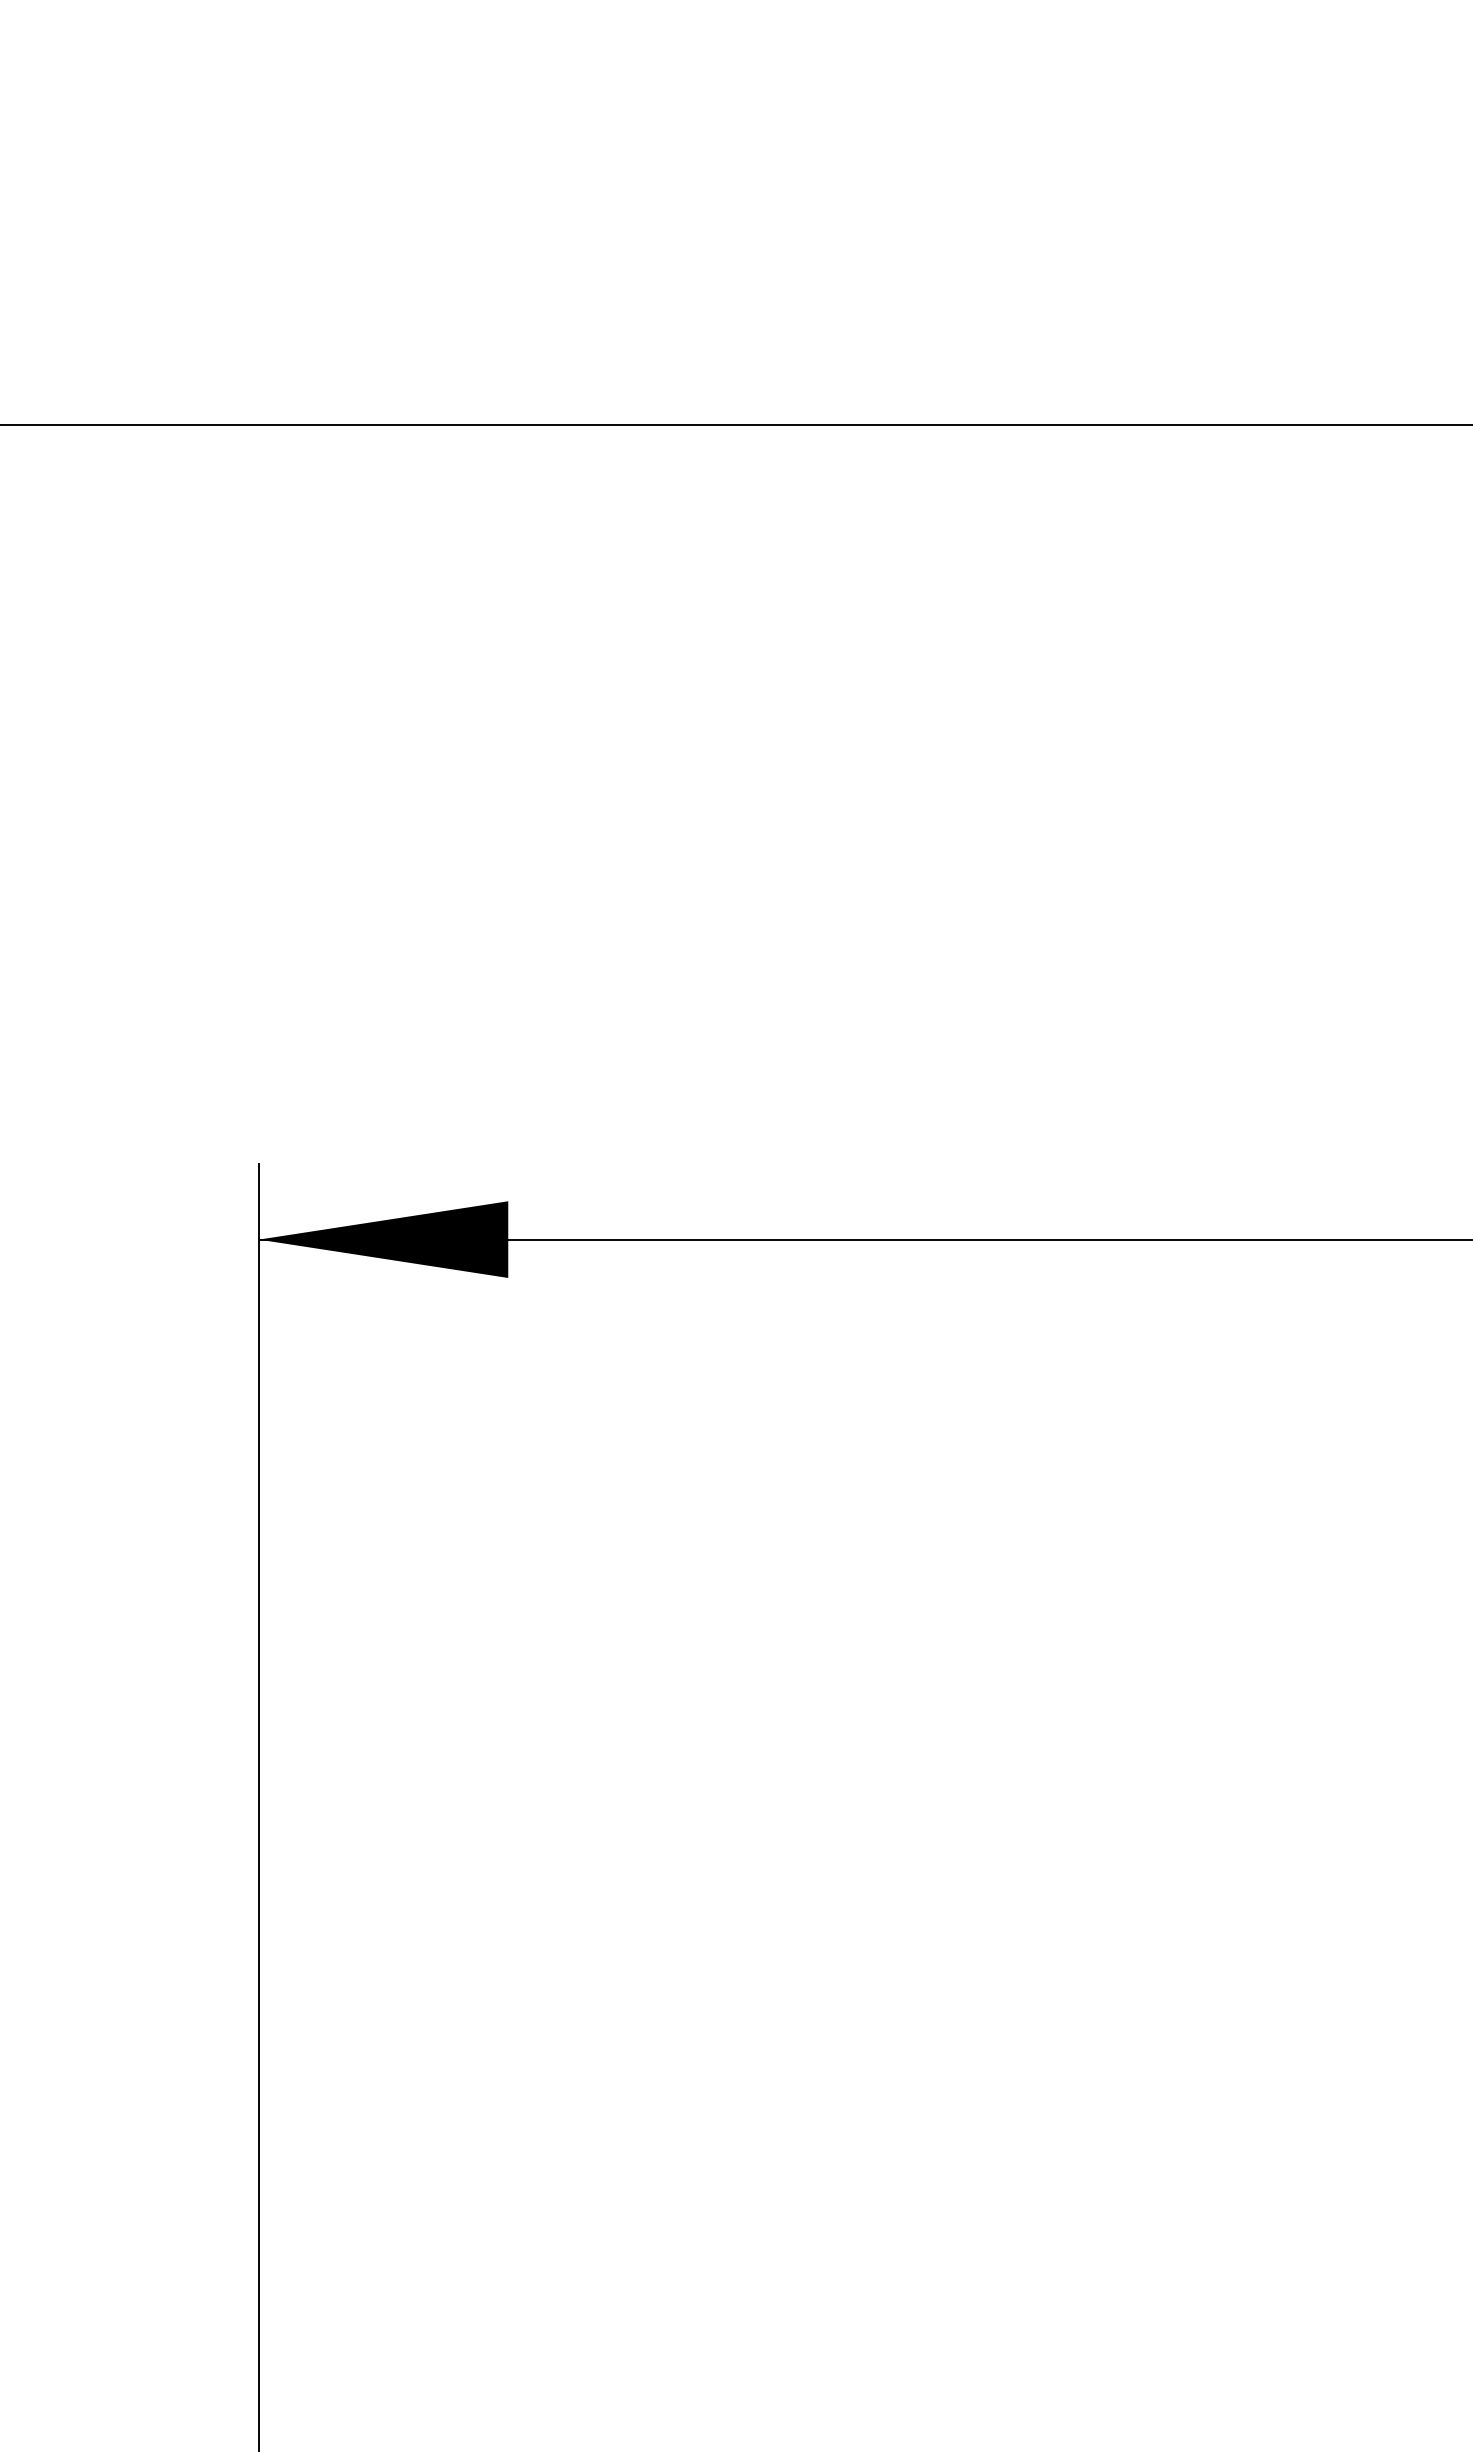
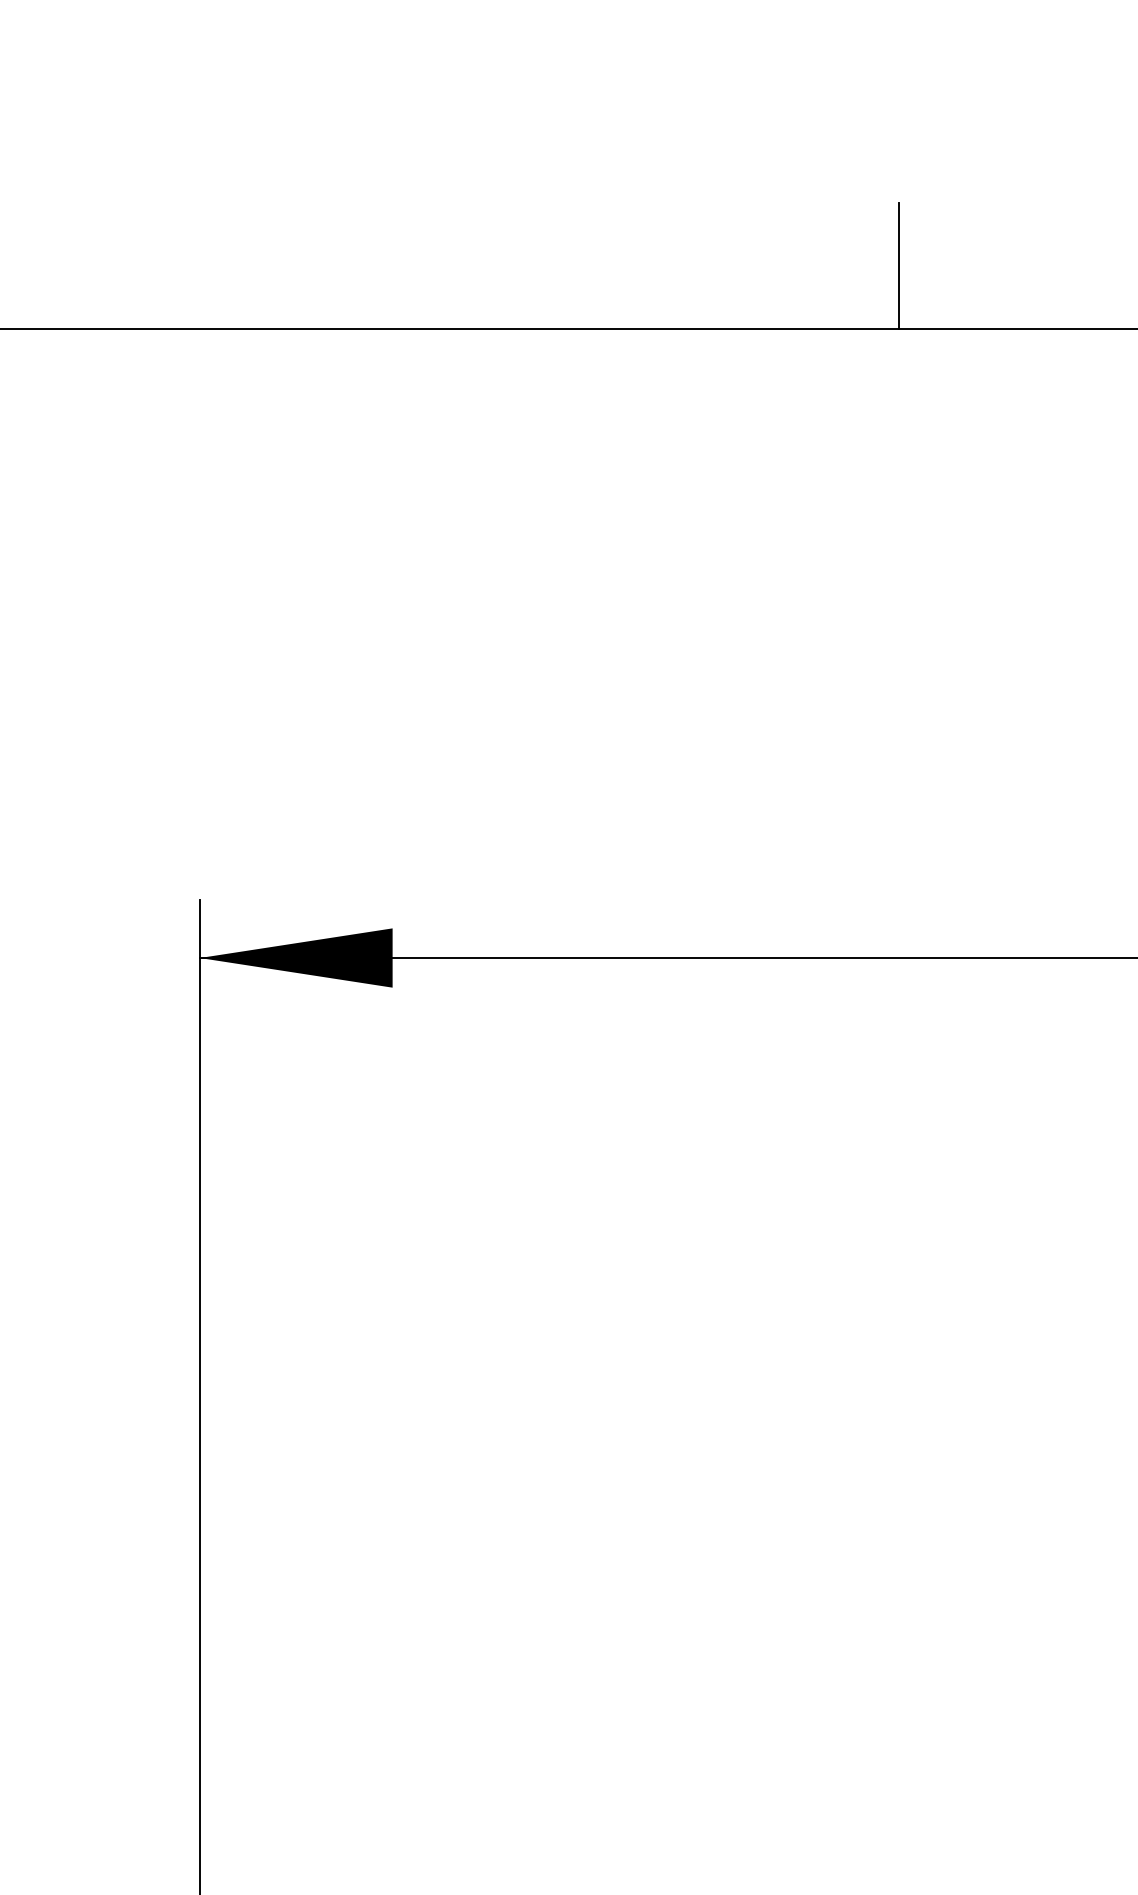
line: (1164, 343) -> (899, 265), added

